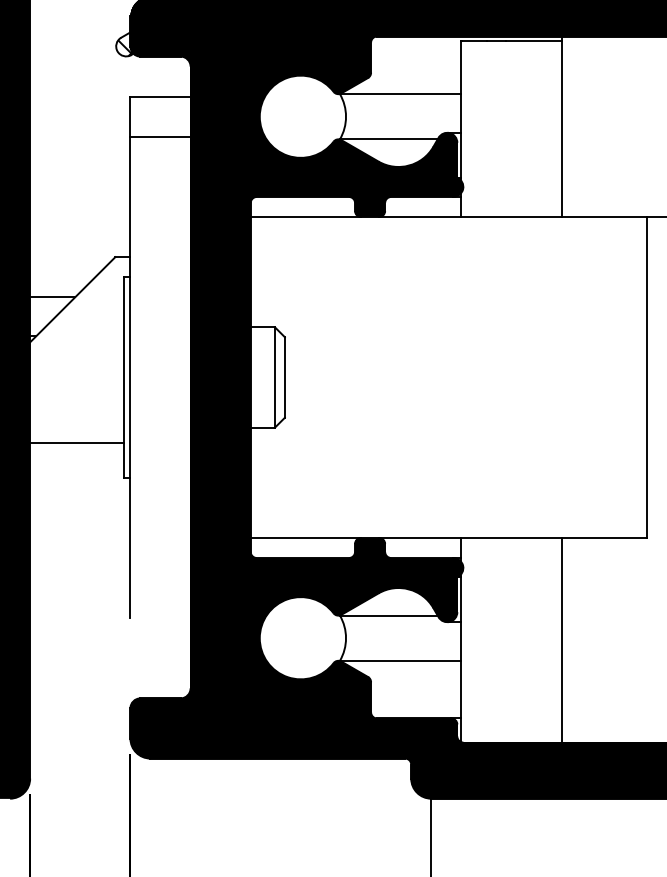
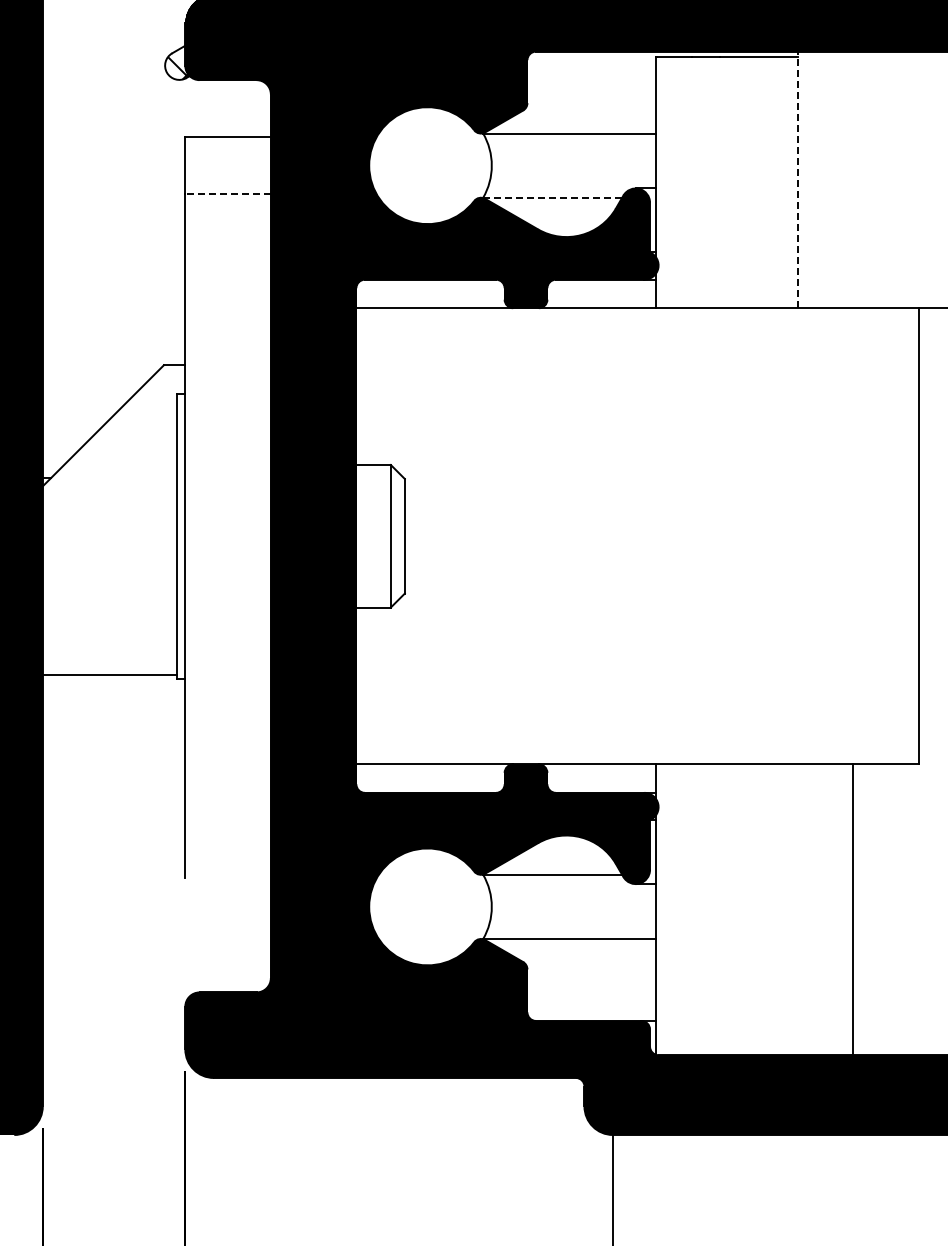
line: (561, 126) -> (798, 179), solid -> dashed
line: (160, 137) -> (228, 194), solid -> dashed
line: (389, 139) -> (553, 197), solid -> dashed
line: (52, 297) -> (74, 422), removed
line: (77, 442) -> (109, 674), moved
line: (561, 640) -> (853, 909), moved

